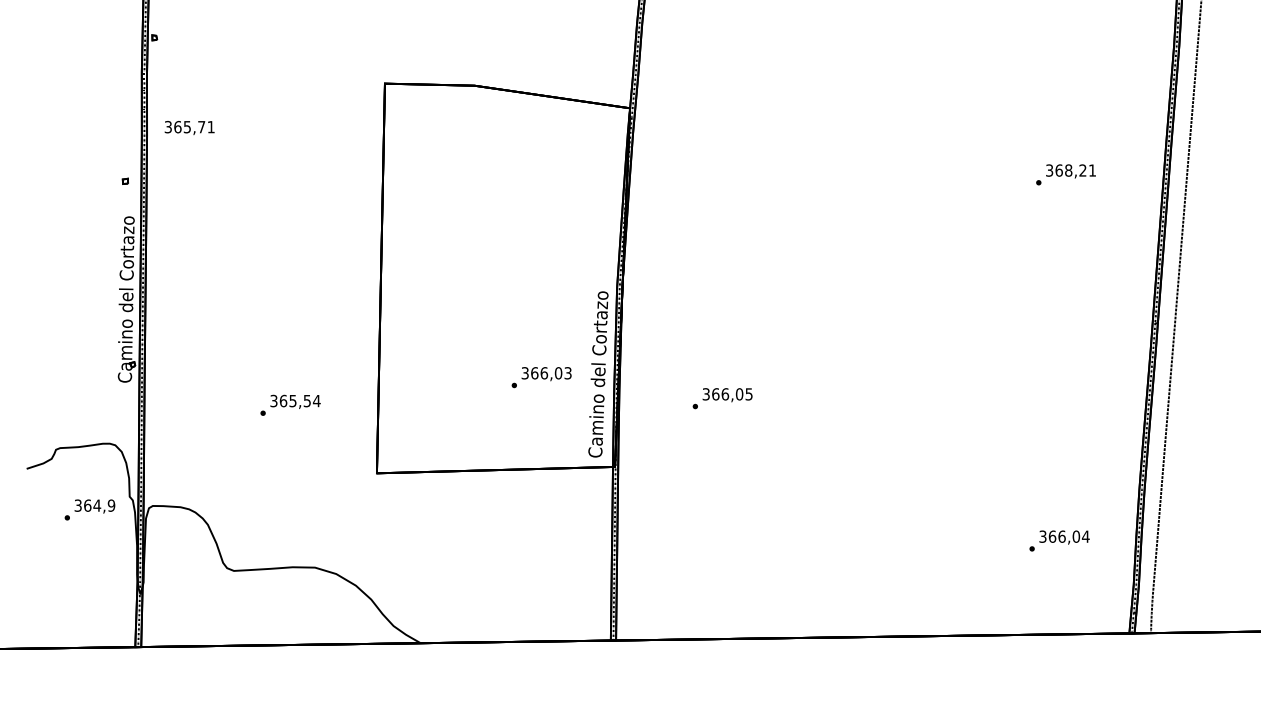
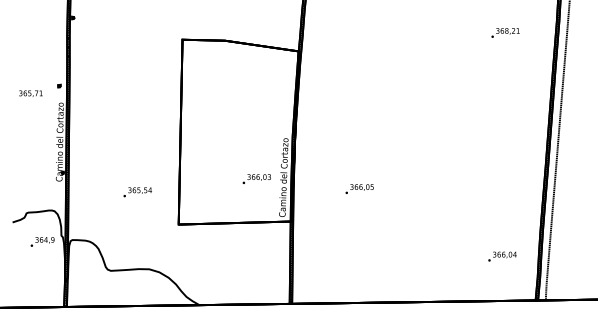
text: (188, 127) -> (30, 93), moved
text: (1065, 173) -> (505, 32), moved
text: (722, 397) -> (359, 188), moved

